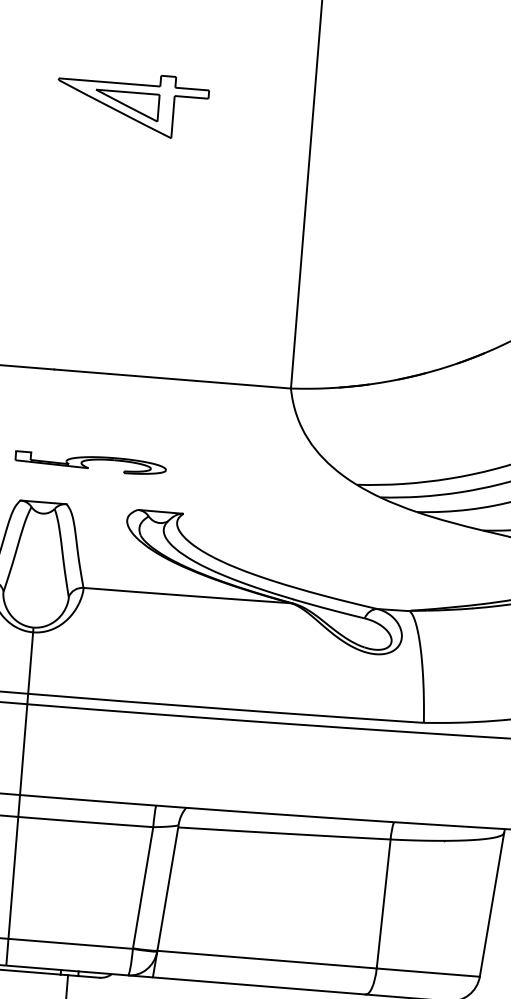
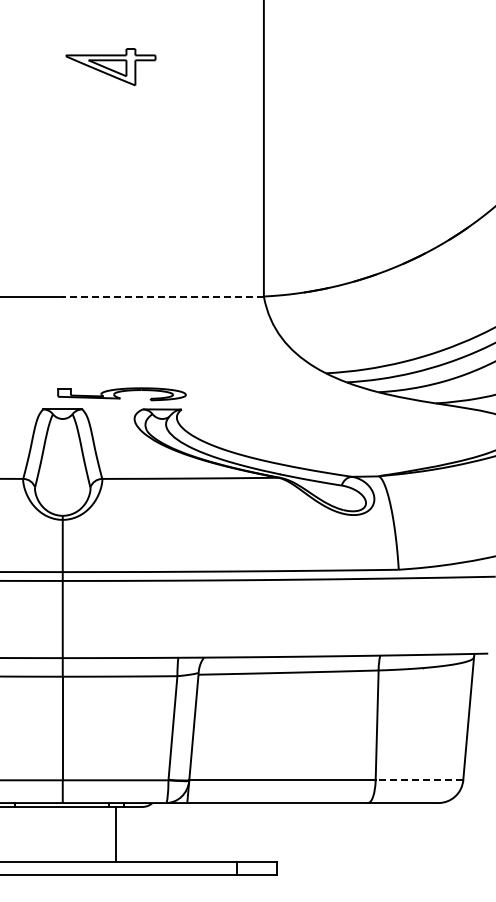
part: (132, 103) -> (110, 66), size x0.7
line: (172, 378) -> (163, 296), solid -> dashed
part: (90, 463) -> (121, 394), moved
line: (428, 972) -> (419, 780), solid -> dashed

